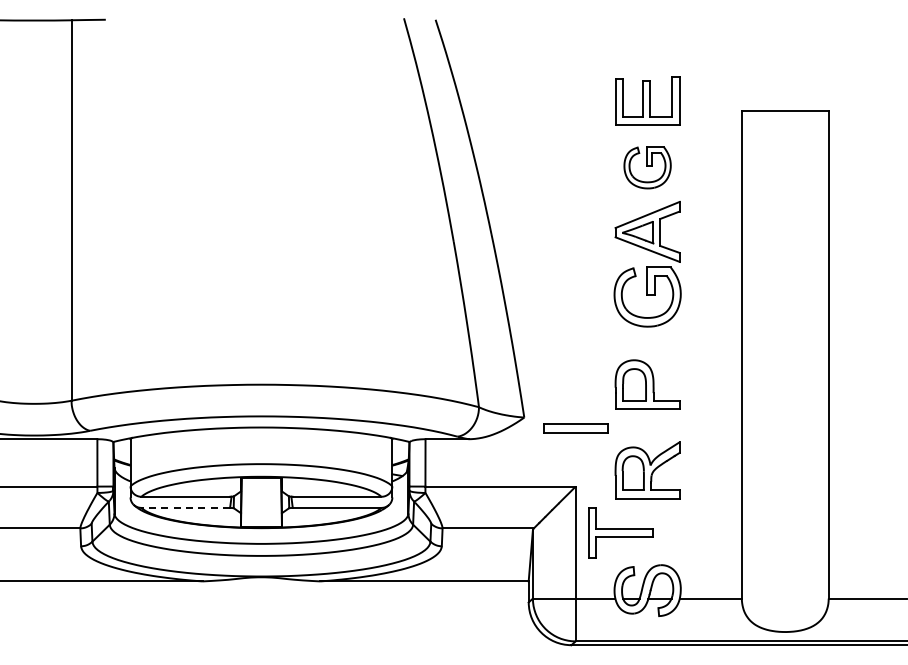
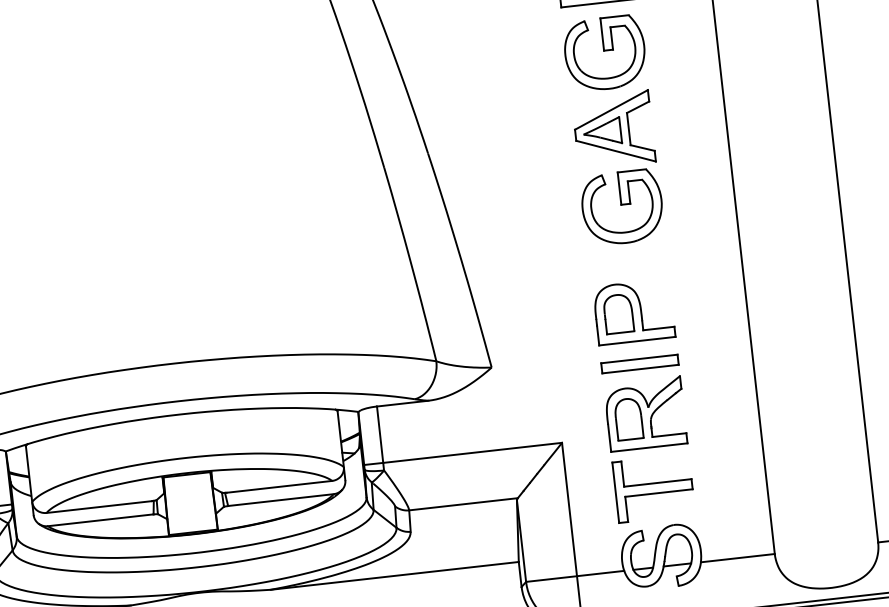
part: (647, 167) -> (604, 53), size x1.43
part: (575, 428) -> (639, 364), moved
line: (185, 507) -> (100, 519), dashed -> solid
part: (620, 532) -> (653, 487), moved

